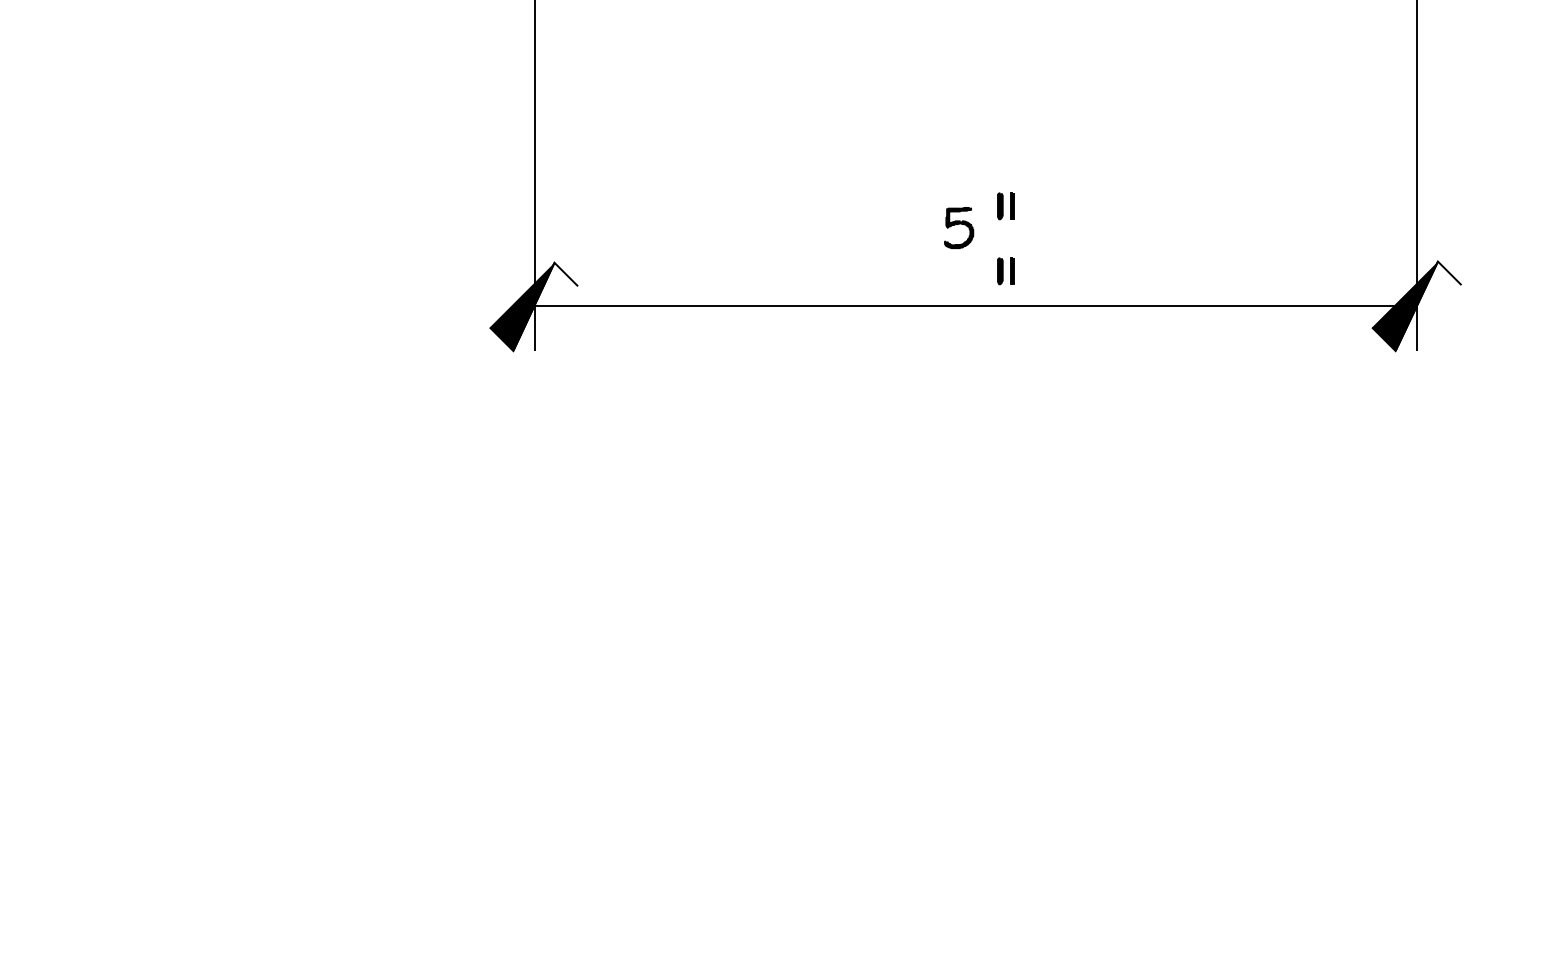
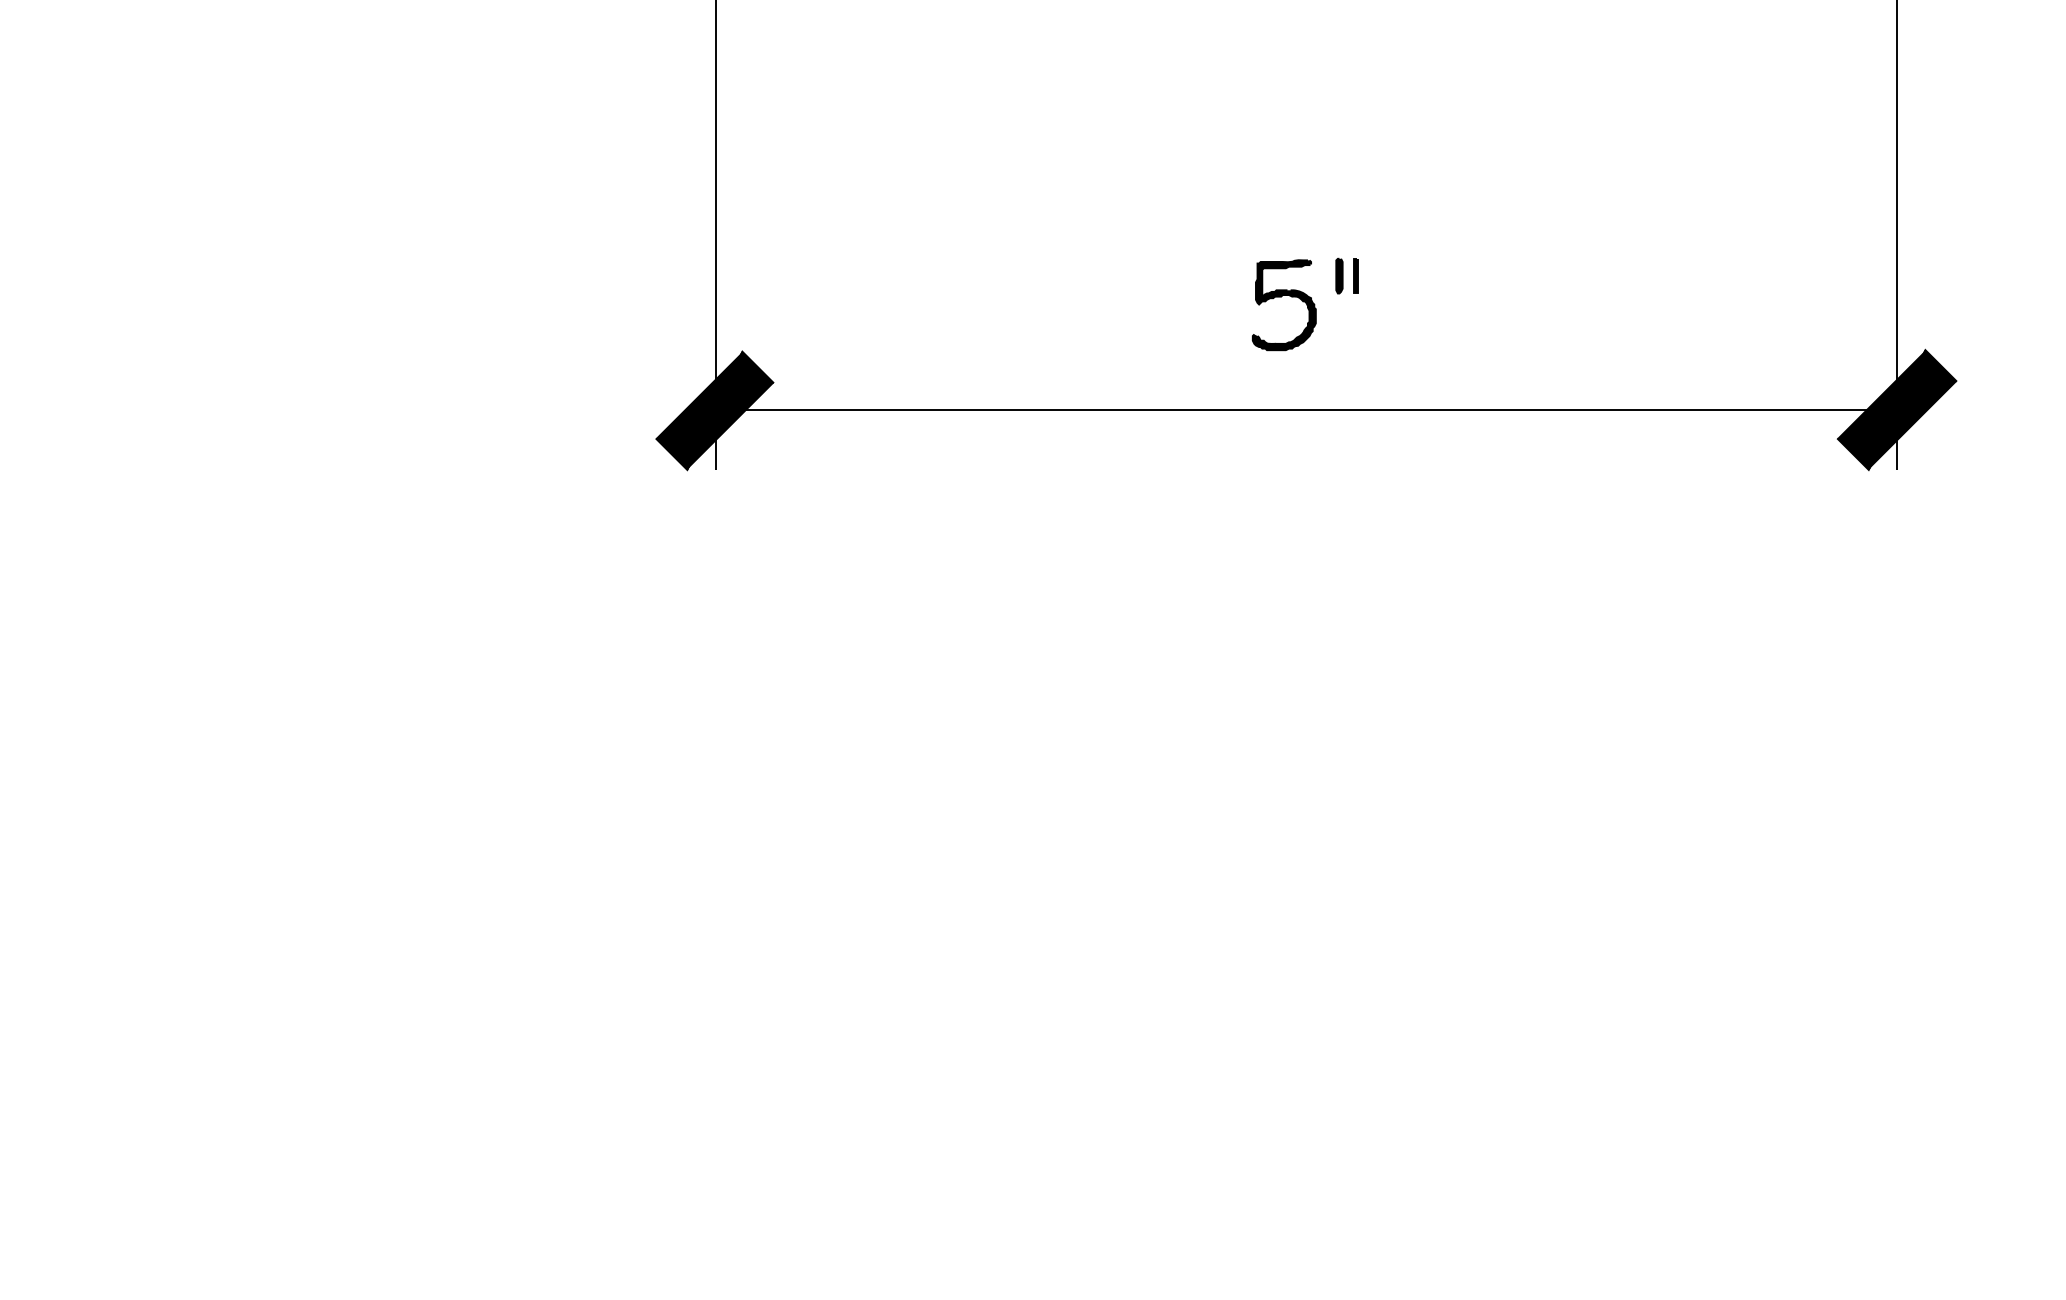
part: (958, 227) -> (1283, 304), size x1.67
part: (1005, 271) -> (1346, 363), removed
fill: (545, 306) -> (730, 410), added
fill: (1428, 306) -> (1912, 410), added

